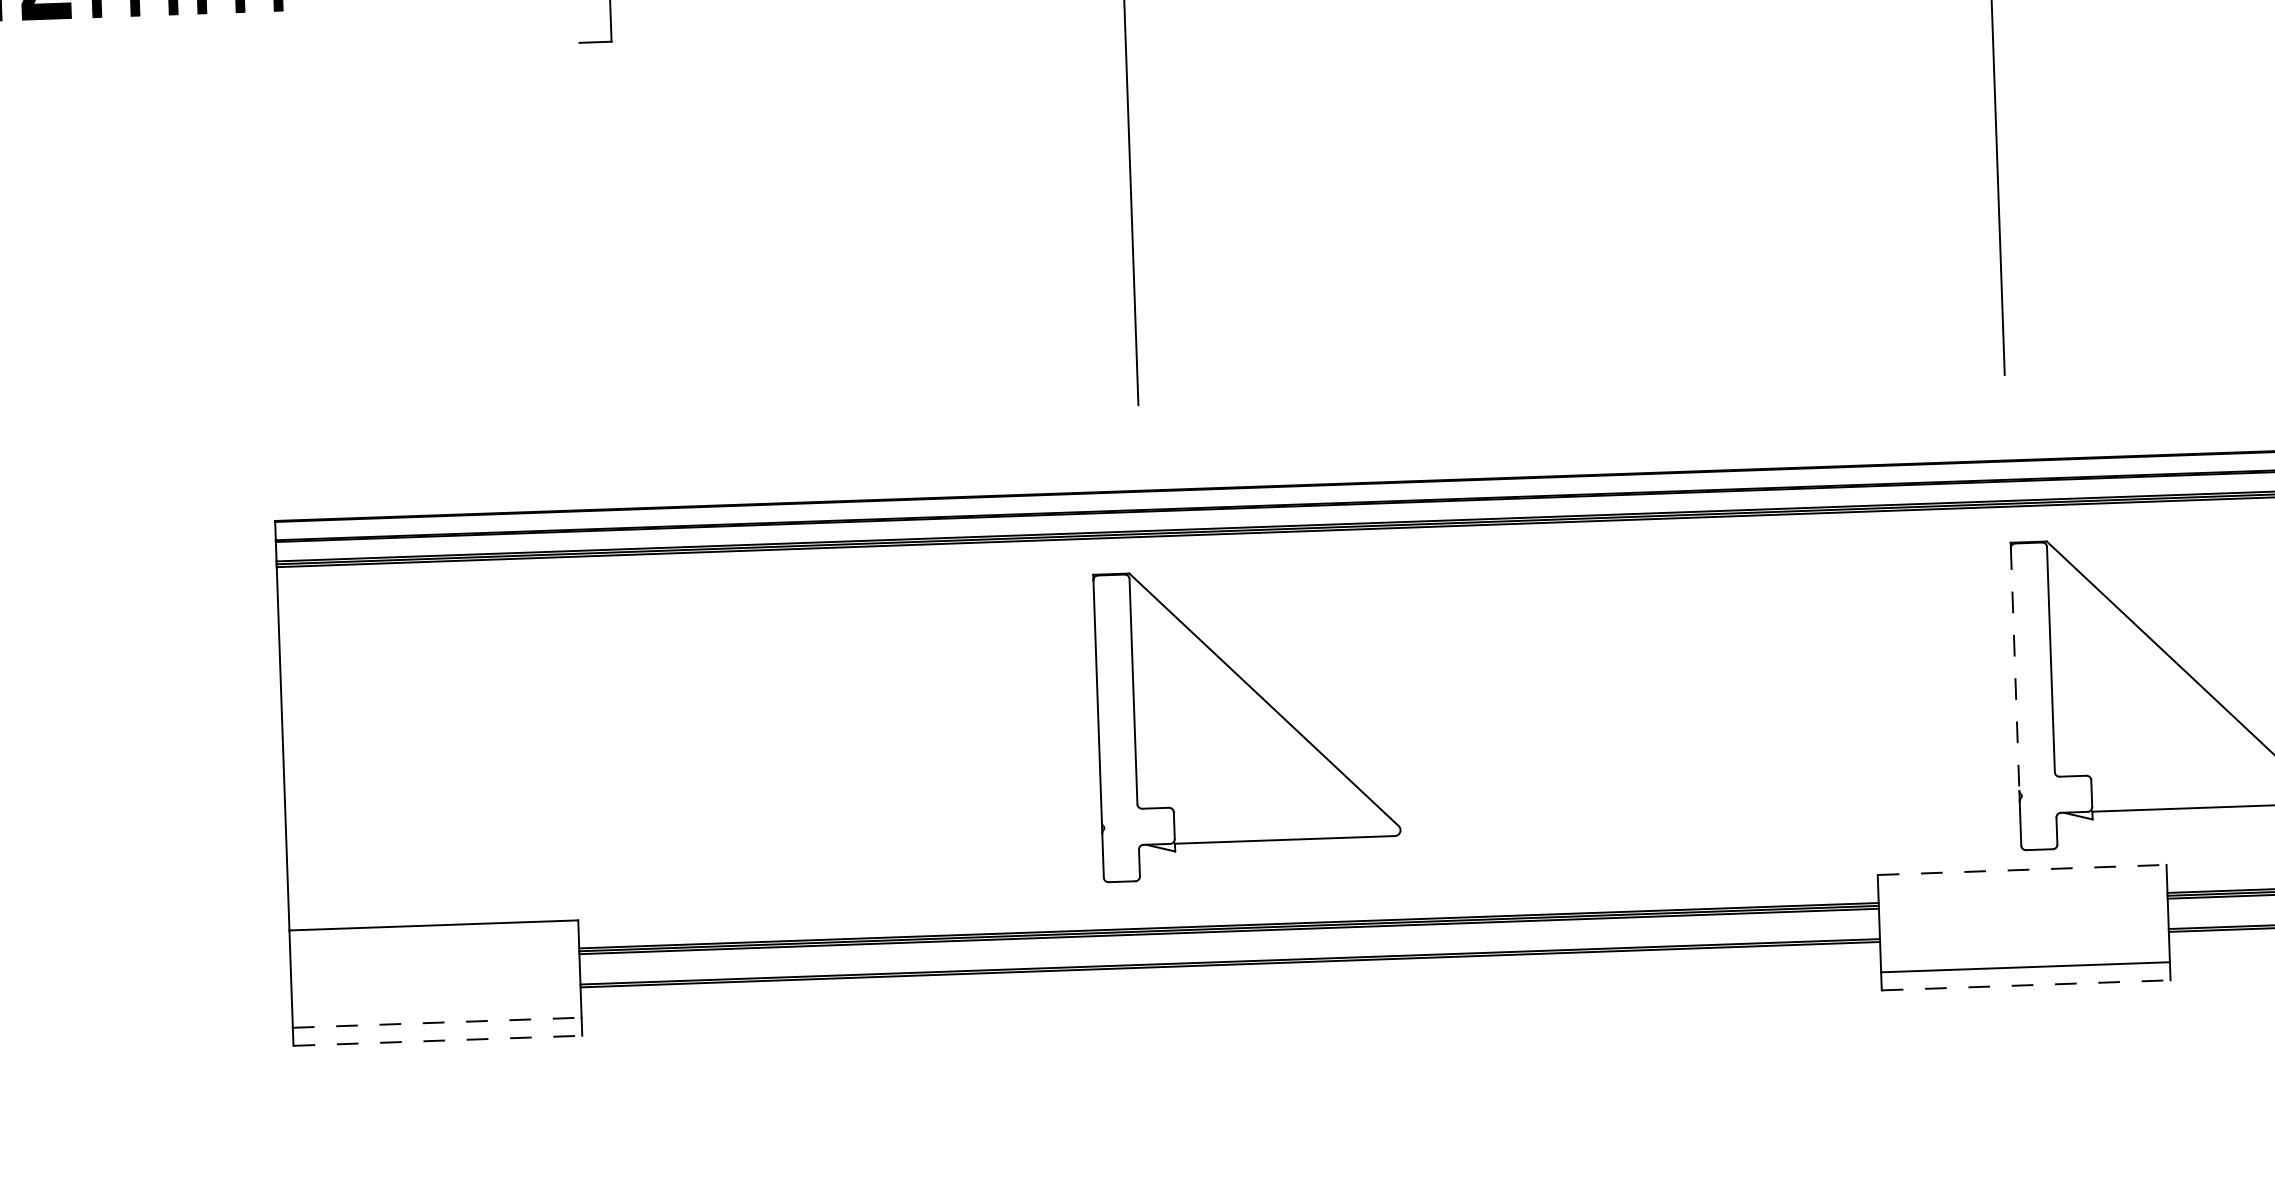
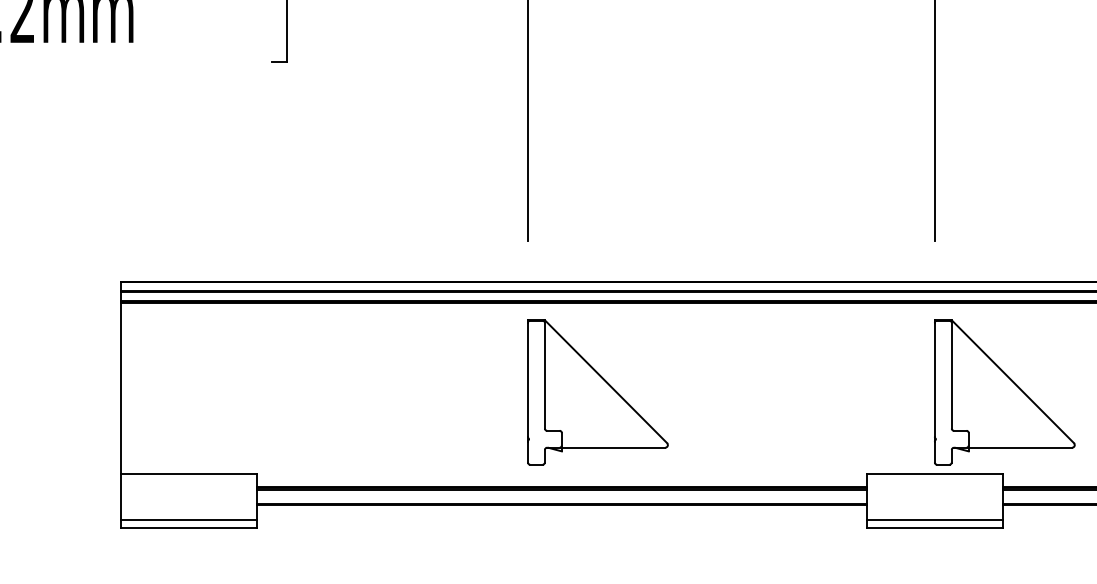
line: (2014, 671) -> (934, 380), dashed -> solid
part: (1246, 723) -> (597, 392), moved
line: (2021, 869) -> (934, 473), dashed -> solid
line: (2025, 986) -> (934, 528), dashed -> solid
line: (436, 1022) -> (188, 519), dashed -> solid
line: (437, 1041) -> (188, 528), dashed -> solid

